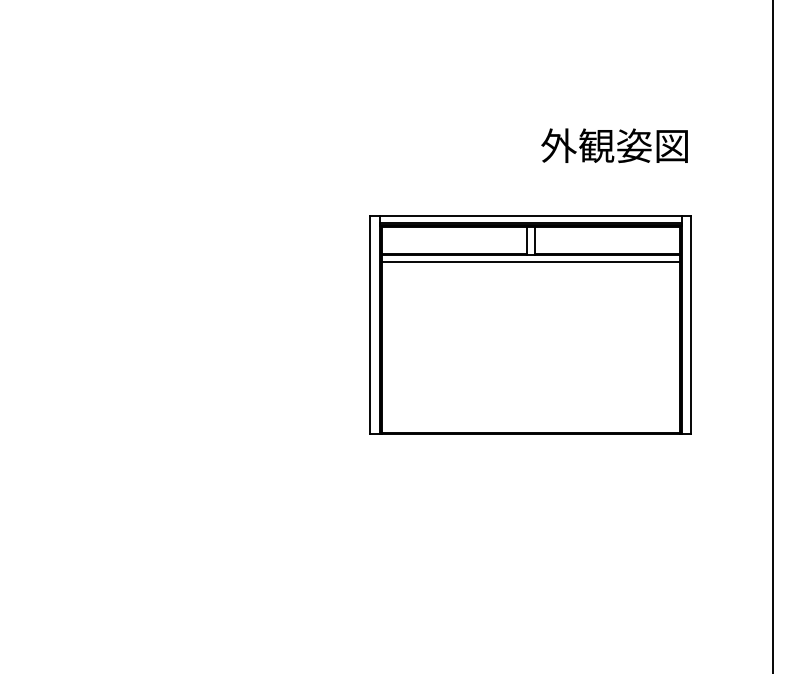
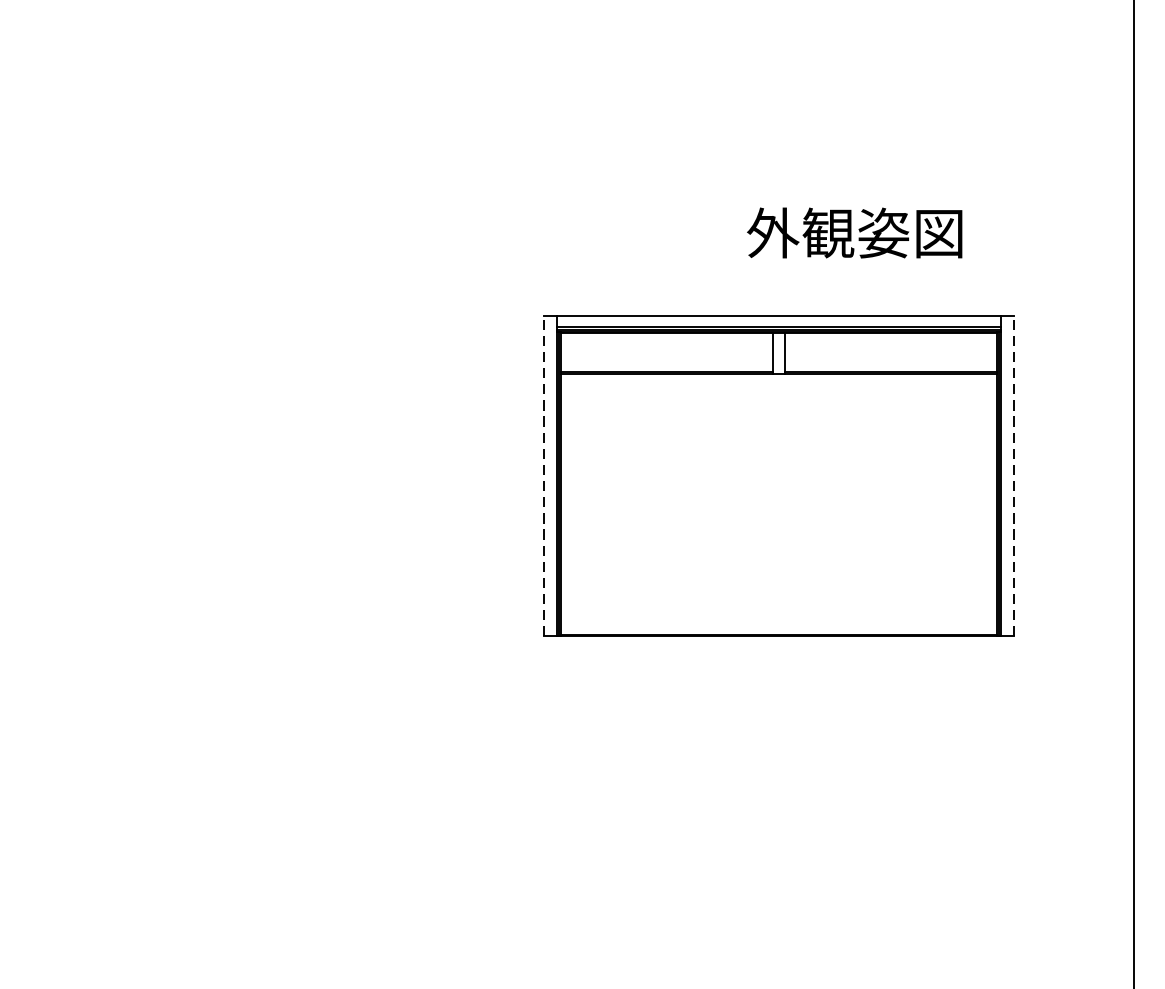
text: (614, 145) -> (854, 232), moved
line: (530, 262) -> (778, 385), removed
line: (370, 324) -> (543, 476), solid -> dashed
line: (691, 324) -> (1014, 476), solid -> dashed

